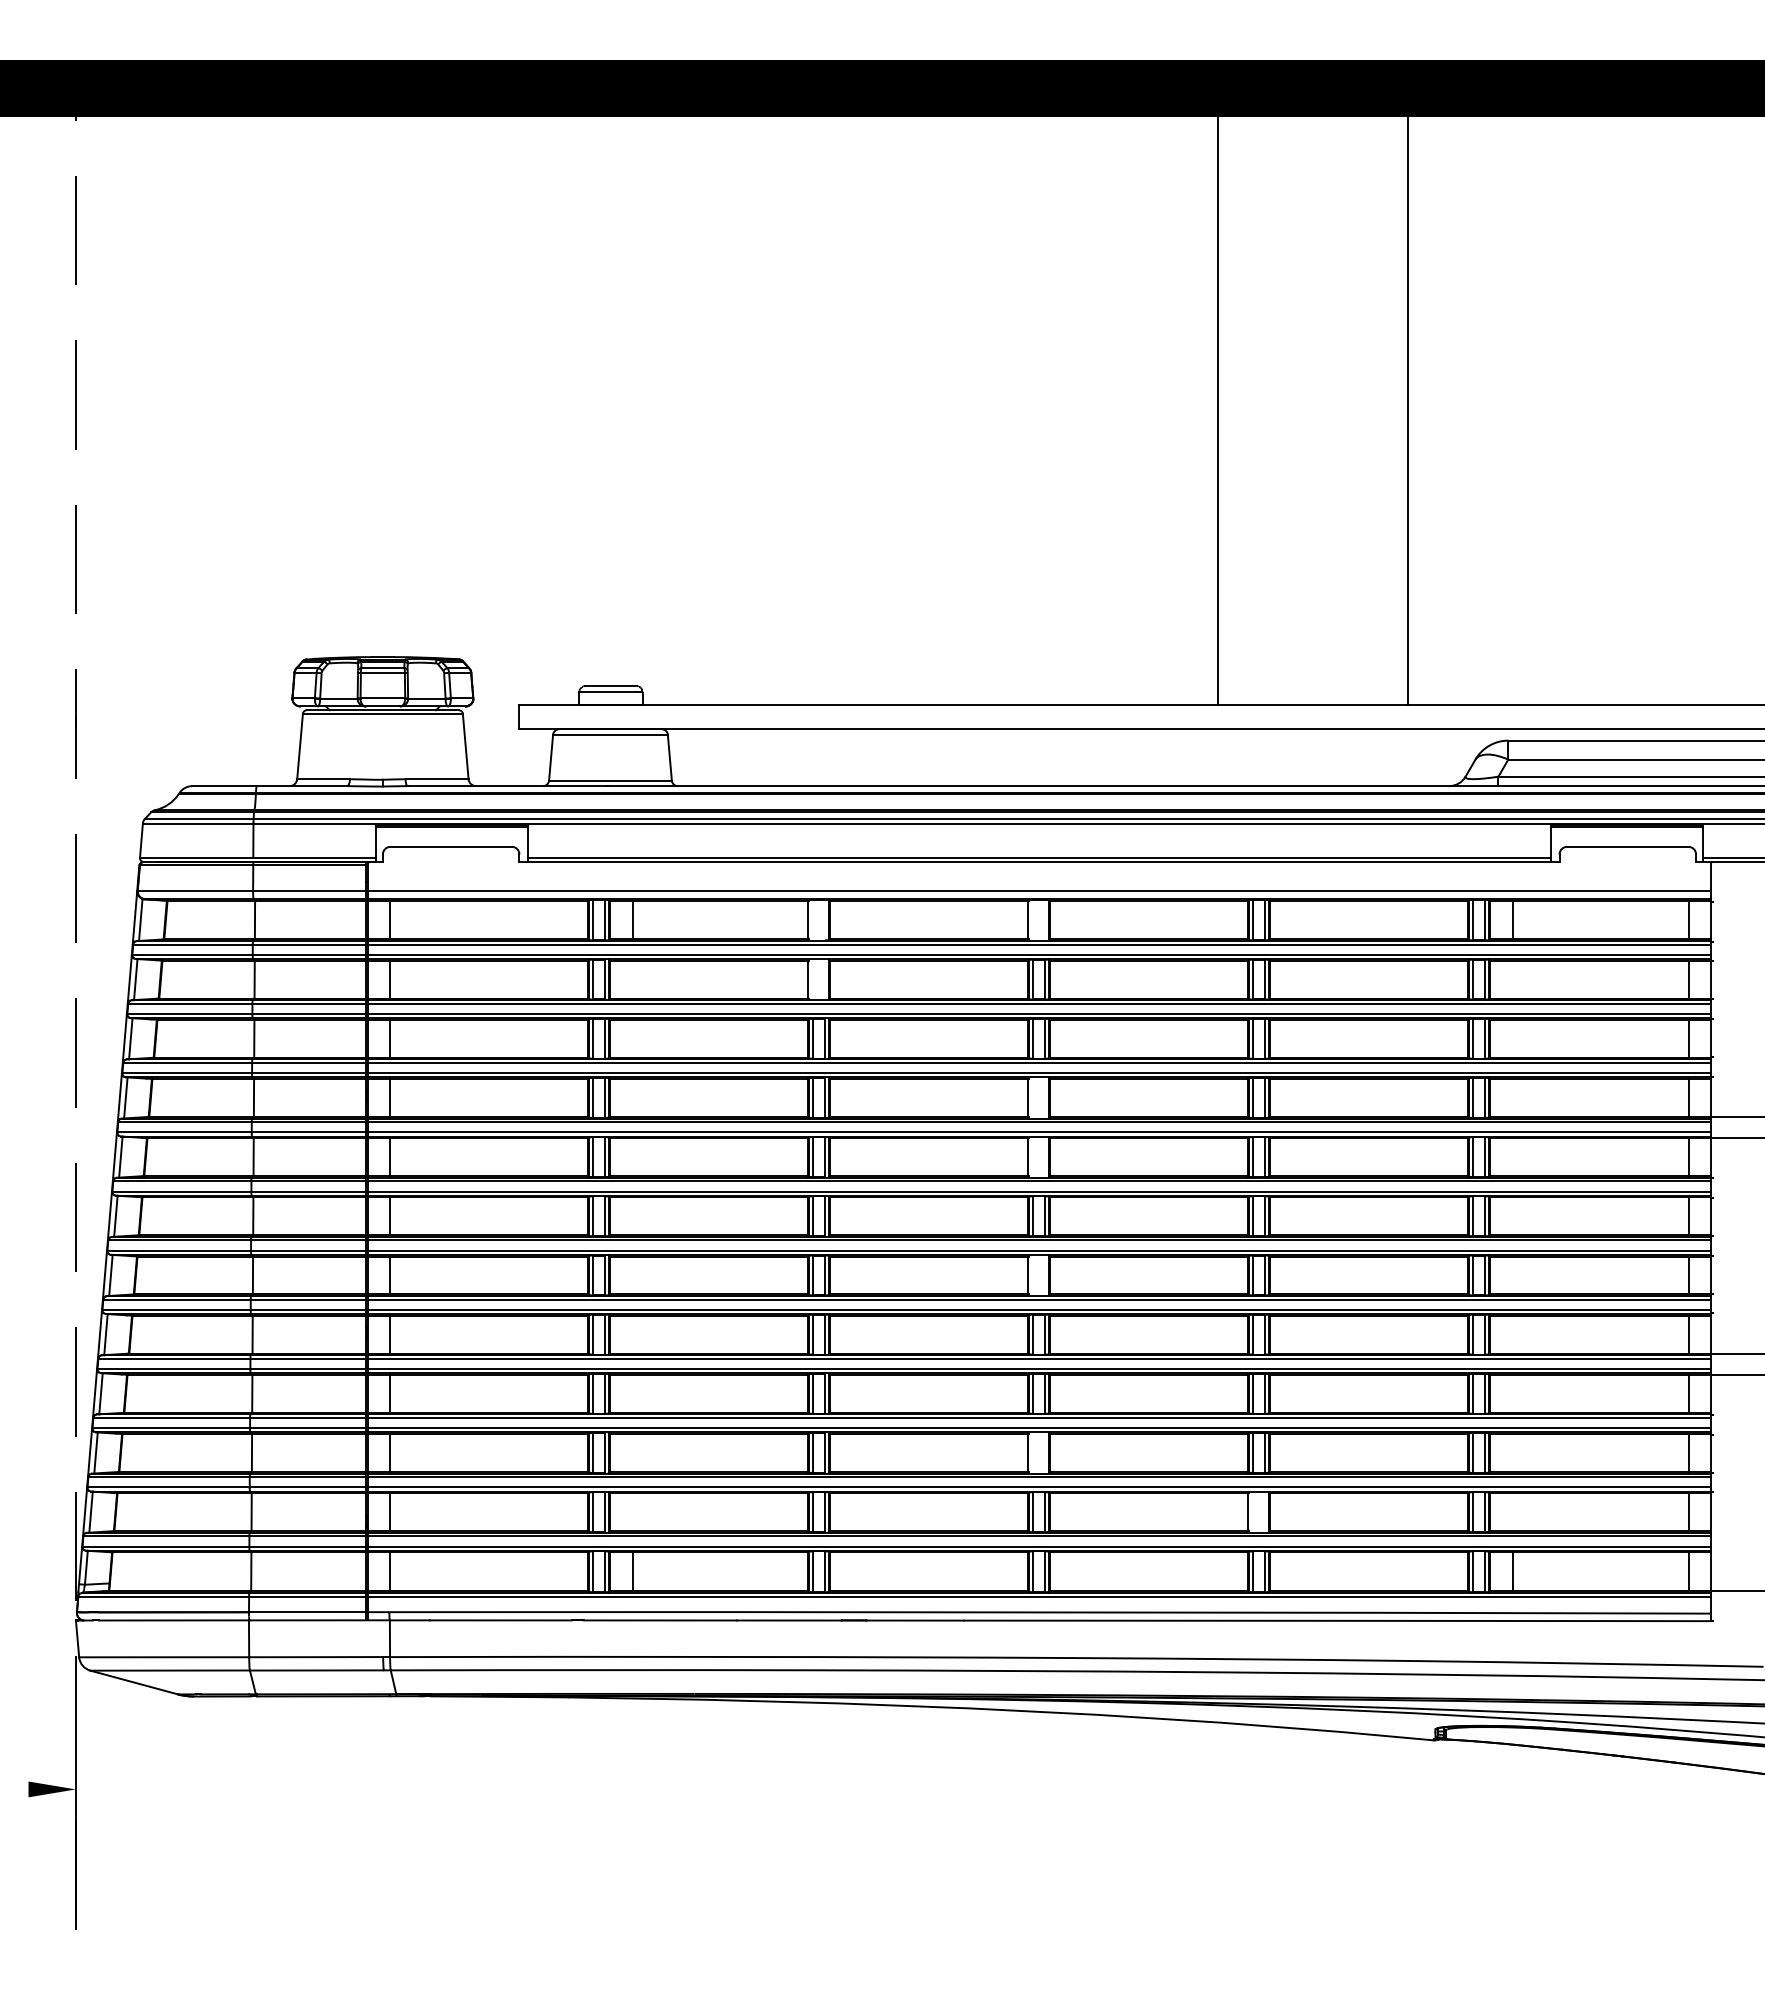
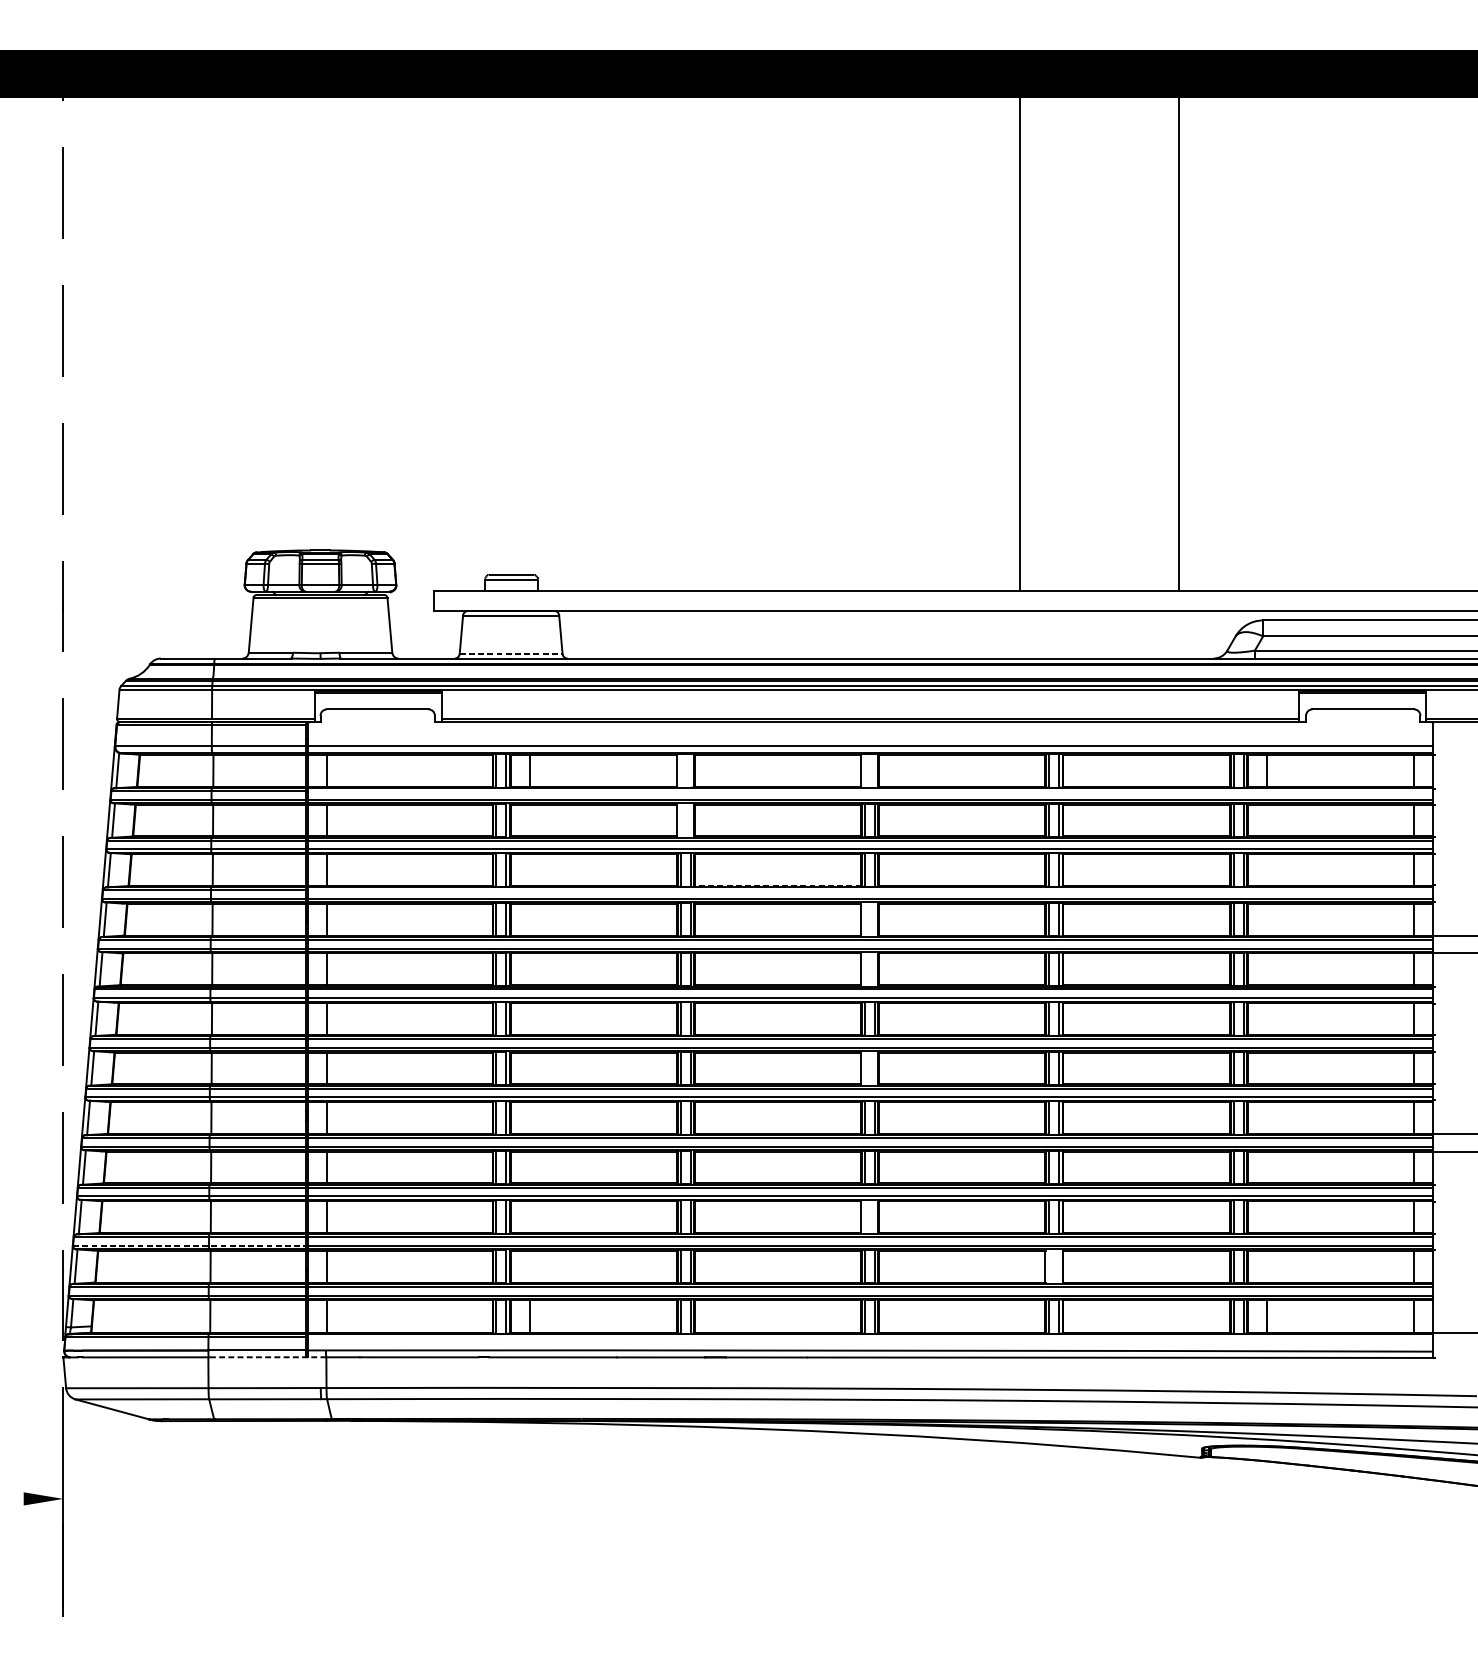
line: (610, 780) -> (511, 653), solid -> dashed
line: (1039, 944) -> (870, 791), removed
line: (929, 1057) -> (778, 885), solid -> dashed
line: (1039, 1062) -> (870, 890), removed
line: (227, 1487) -> (190, 1246), solid -> dashed
line: (1039, 1596) -> (870, 1337), removed
line: (319, 1620) -> (267, 1357), solid -> dashed

